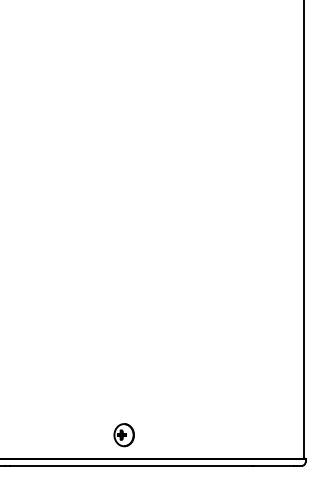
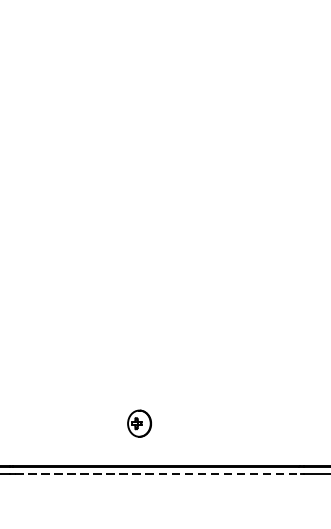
part: (123, 435) -> (138, 424), moved
line: (131, 465) -> (158, 473), solid -> dashed

